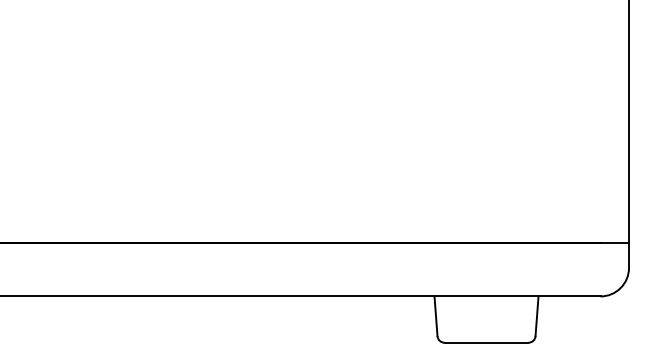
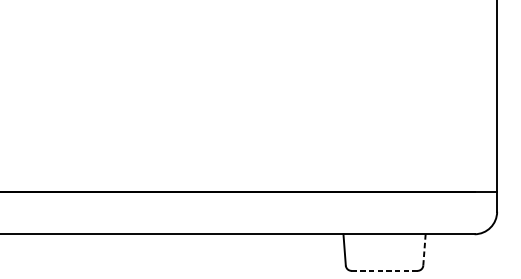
line: (537, 316) -> (424, 250), solid -> dashed
line: (486, 342) -> (384, 270), solid -> dashed

